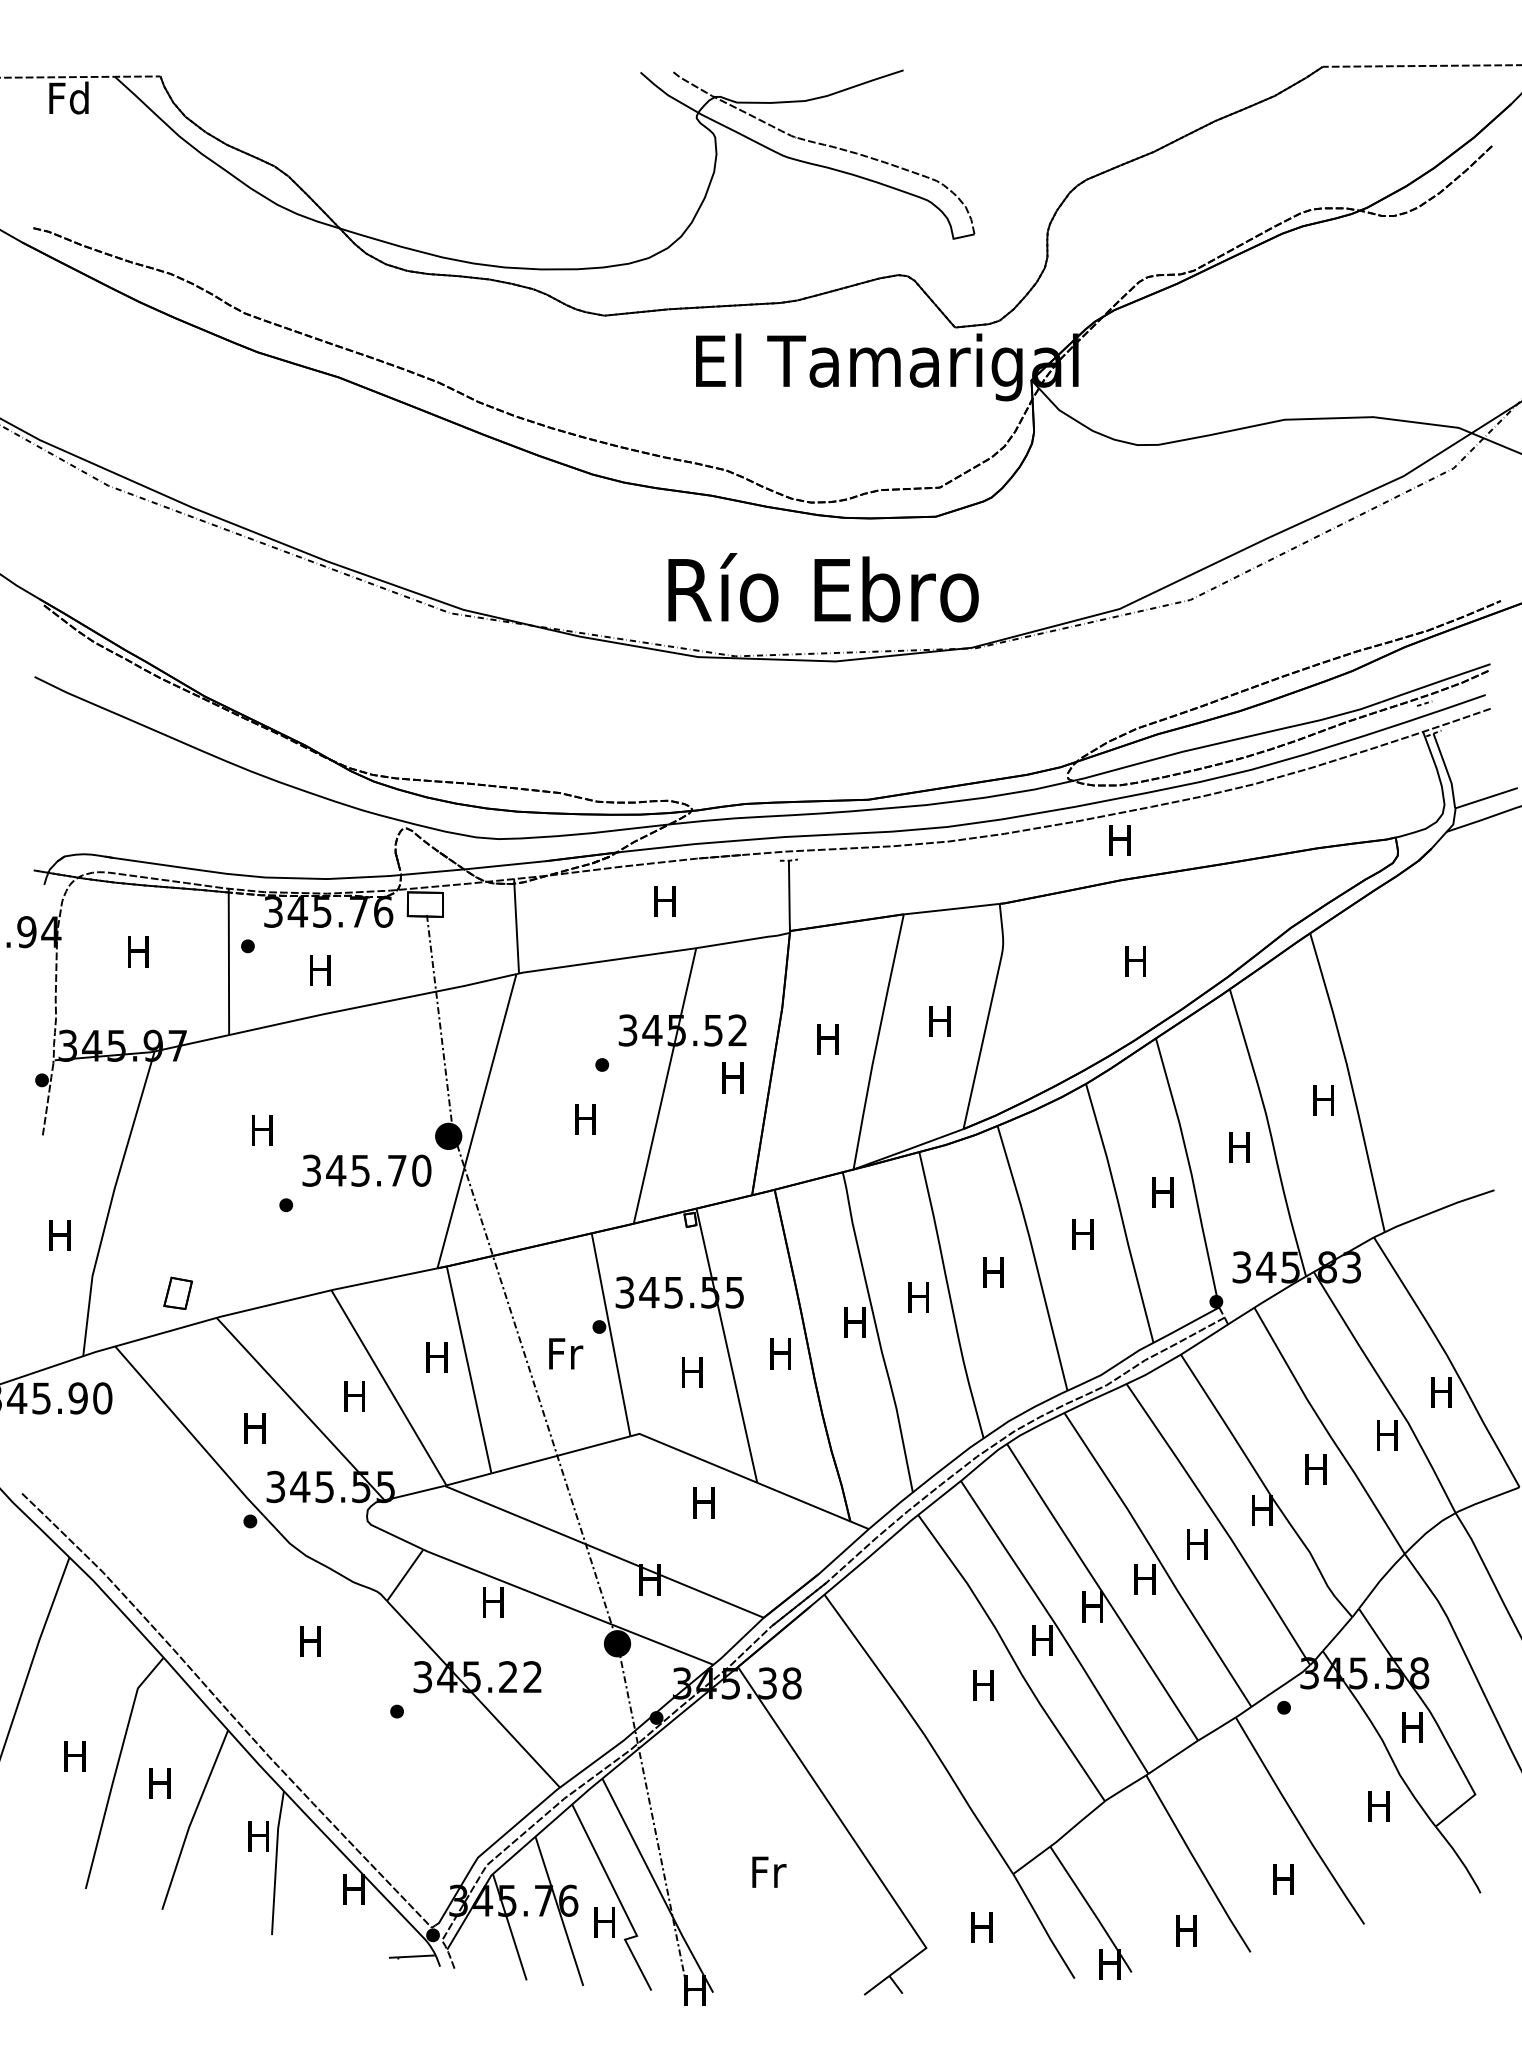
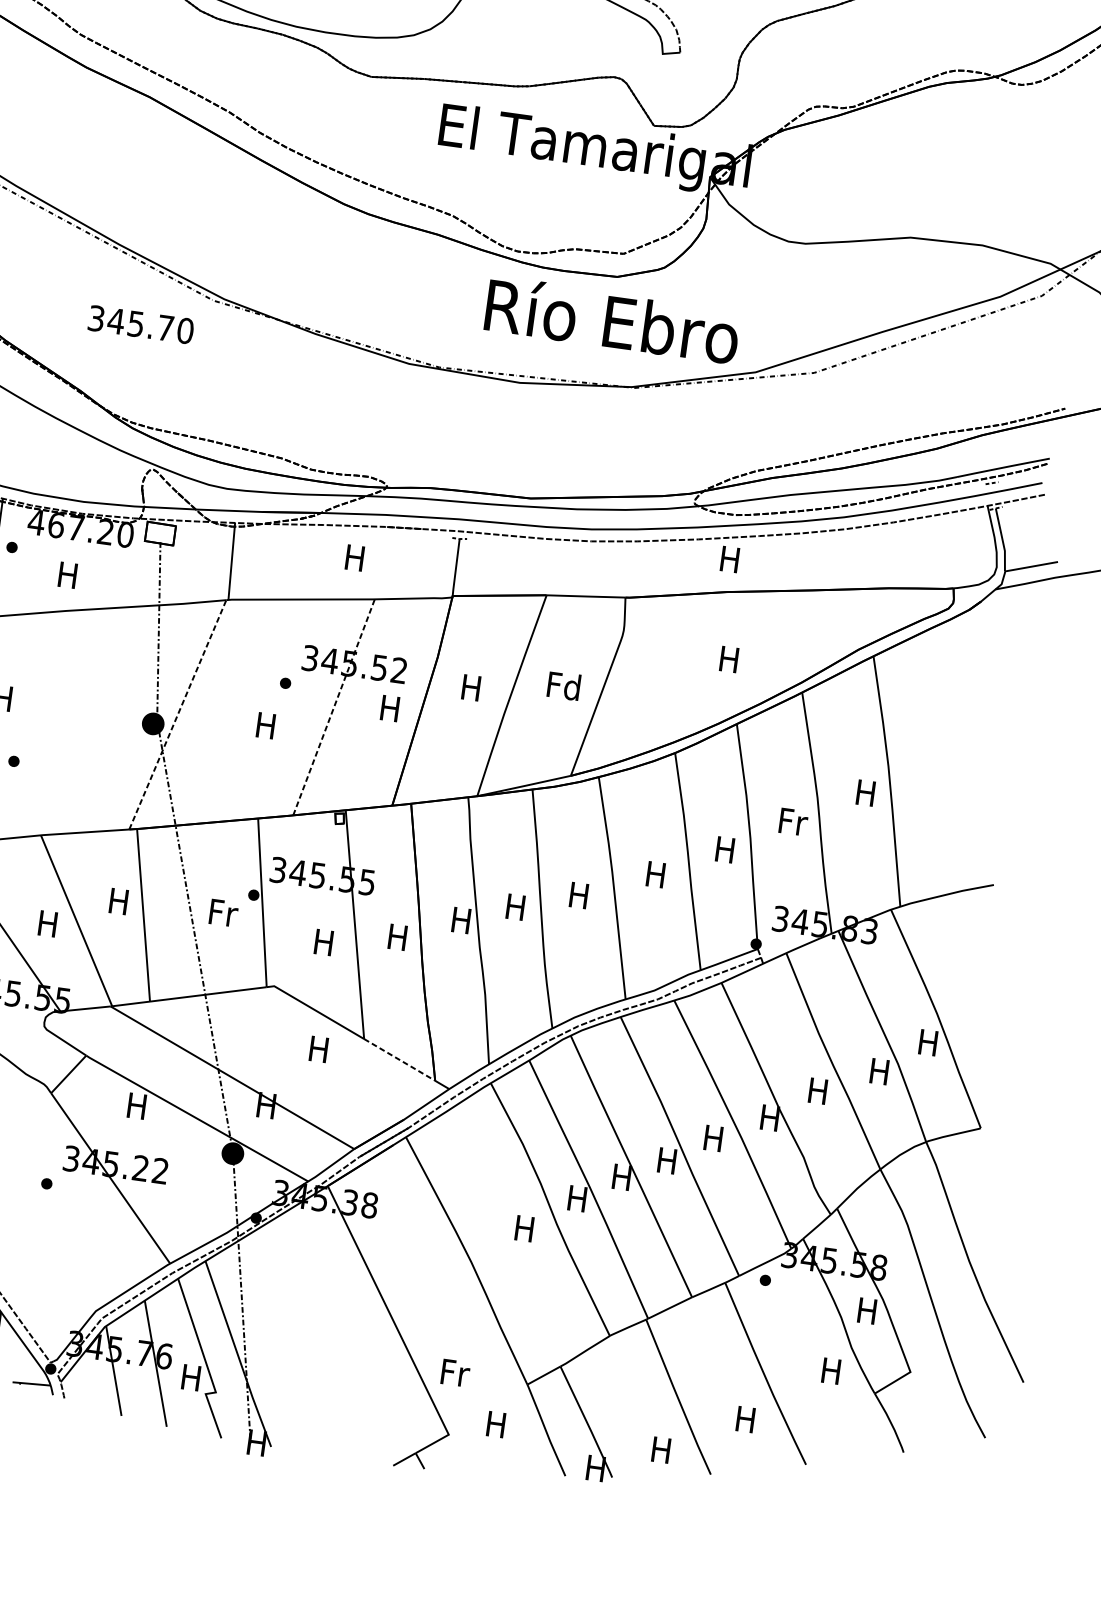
text: (823, 587) -> (612, 319), moved
text: (328, 911) -> (81, 528), 345.76 -> 467.20
text: (939, 1020) -> (563, 685), H -> Fd
line: (665, 1085) -> (334, 707), solid -> dashed
line: (477, 1120) -> (178, 714), solid -> dashed
text: (1241, 1147) -> (793, 821), H -> Fr
text: (366, 1170) -> (140, 324), moved
line: (804, 1502) -> (400, 1060), solid -> dashed
text: (769, 1871) -> (455, 1372), moved

